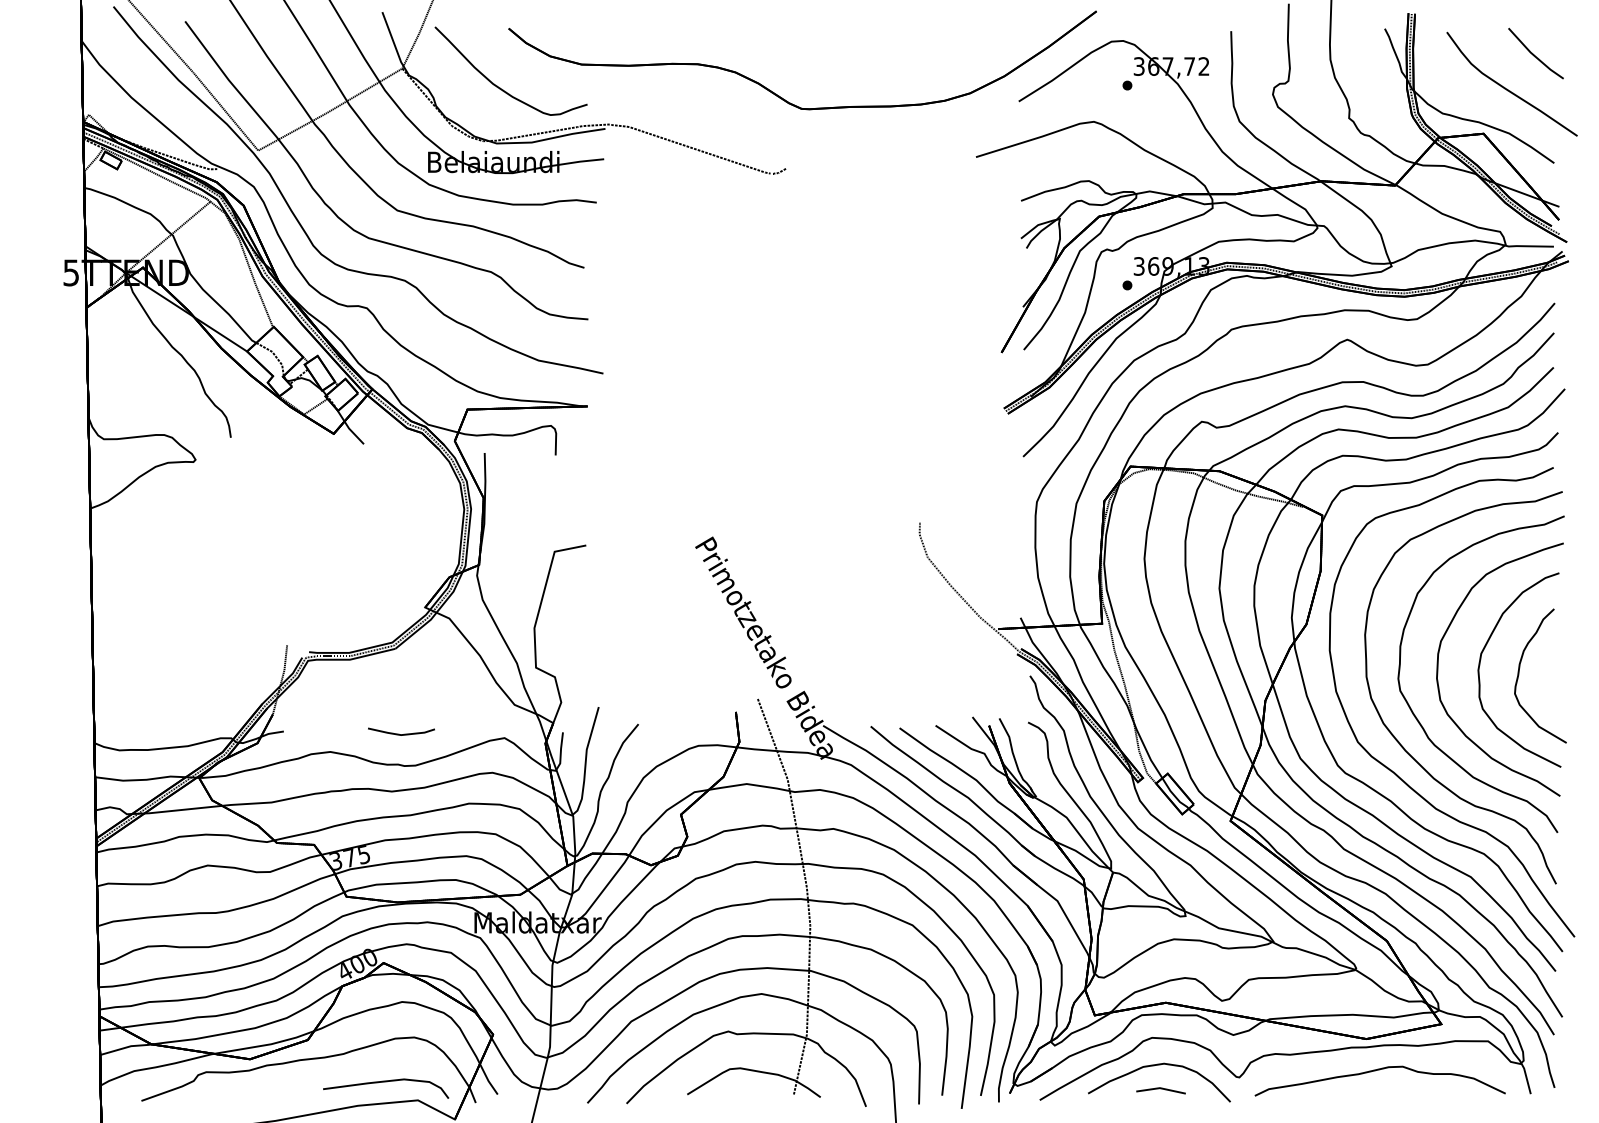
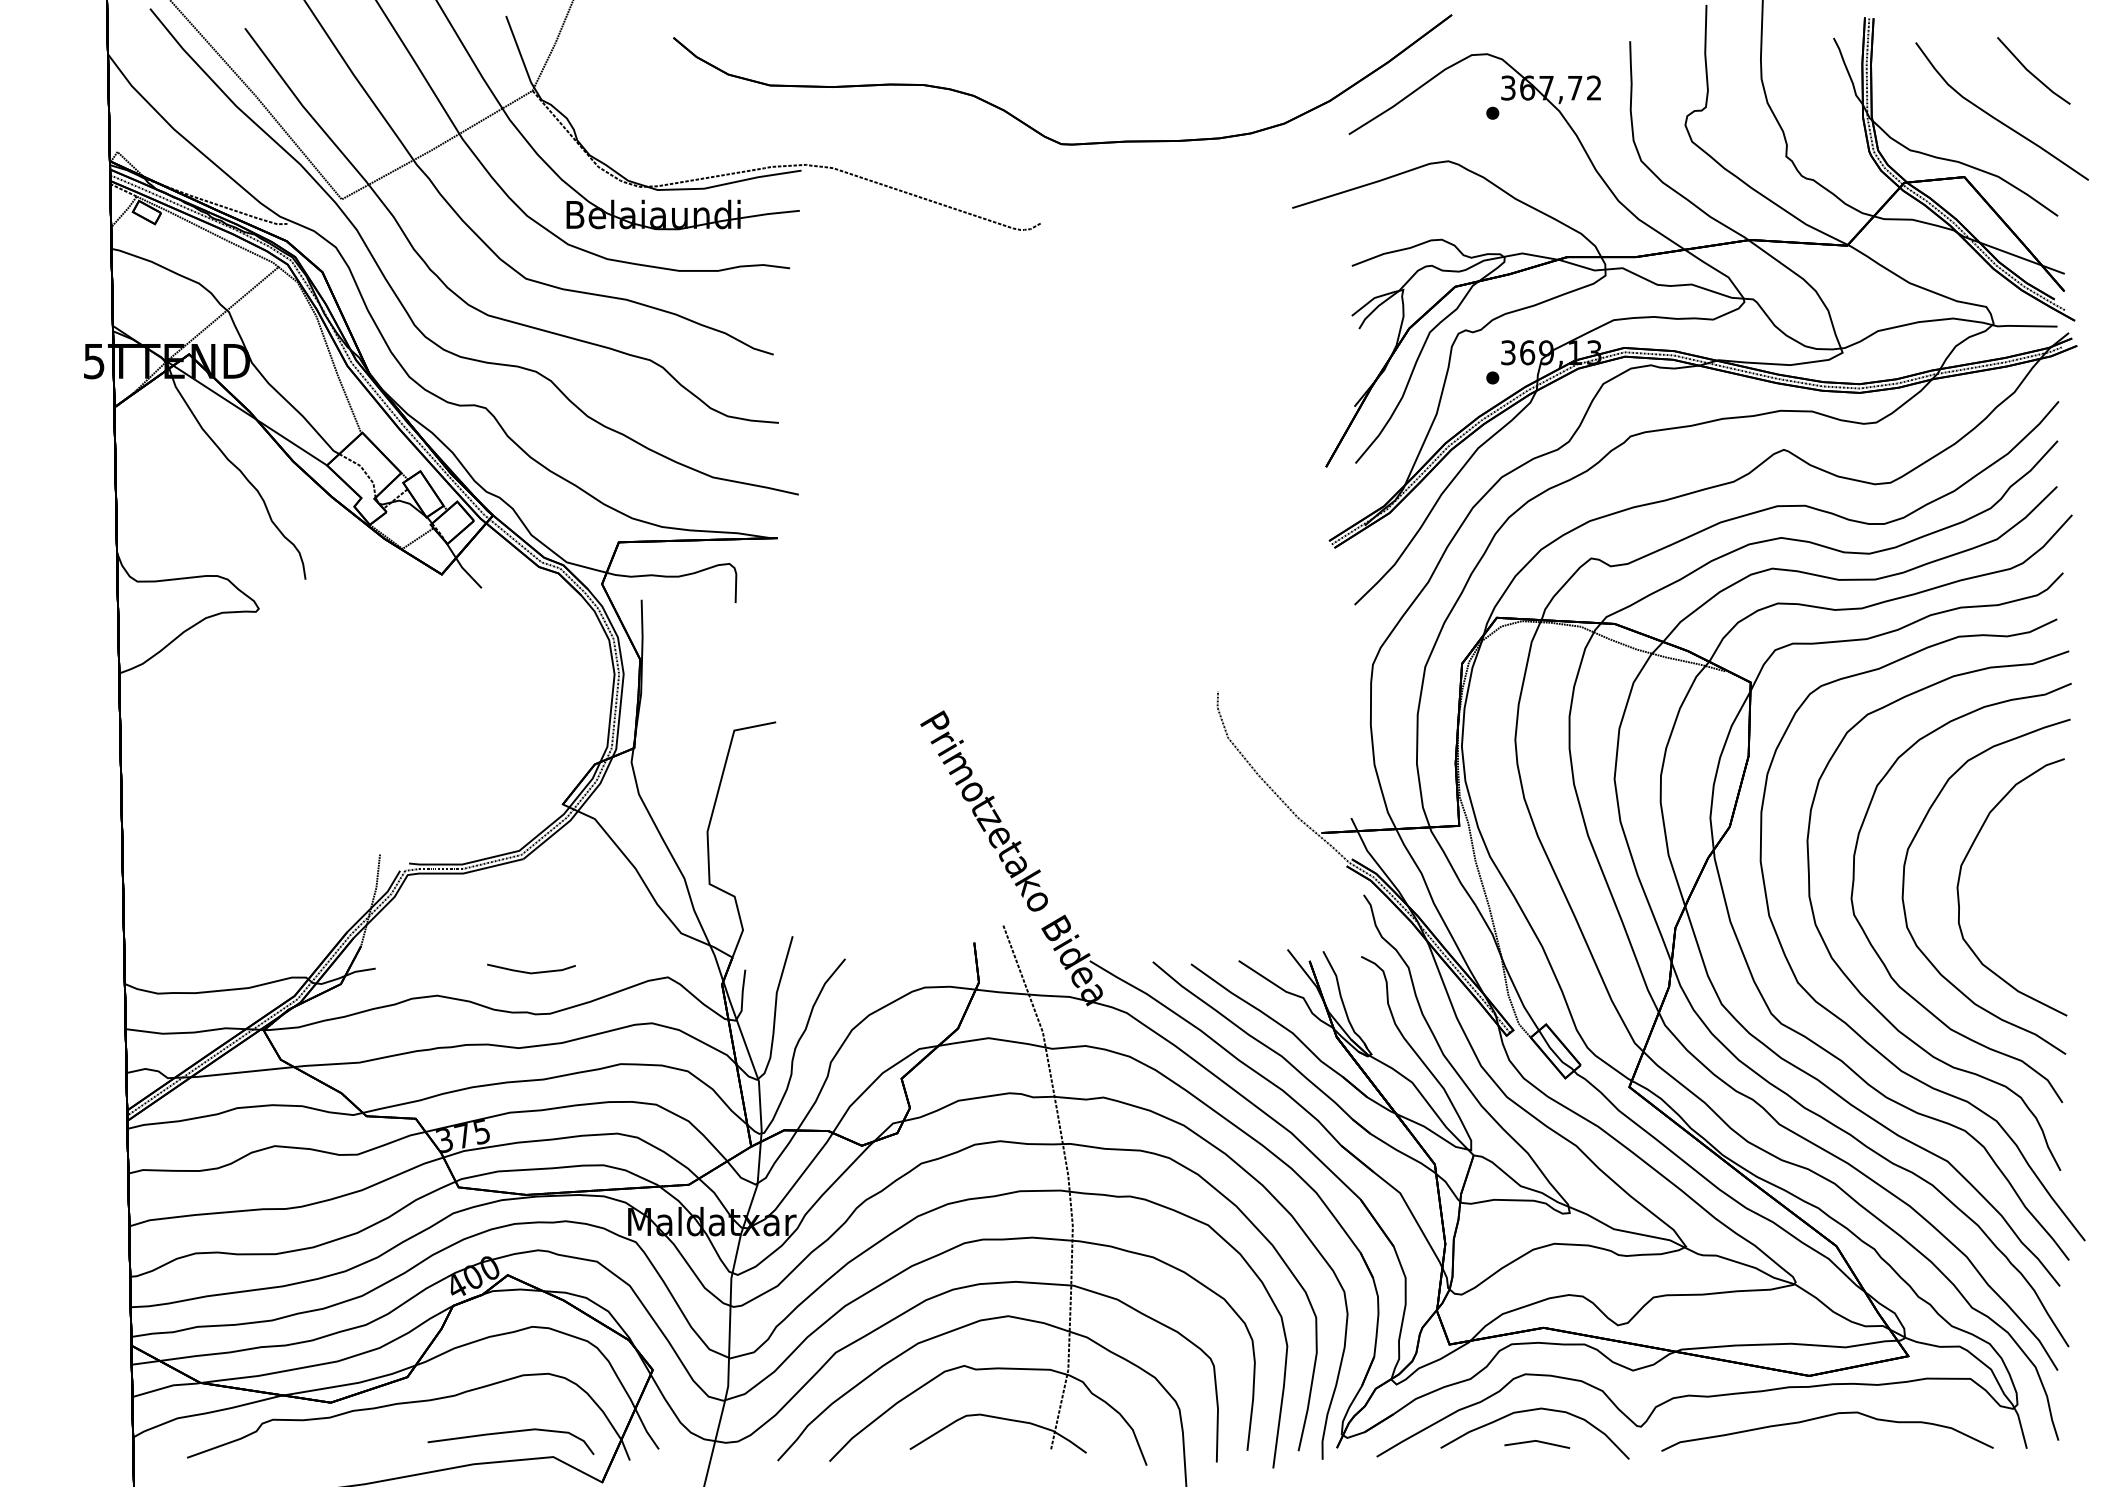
curve: (500, 87) -> (662, 115), removed
part: (1519, 675) -> (2011, 894), removed

